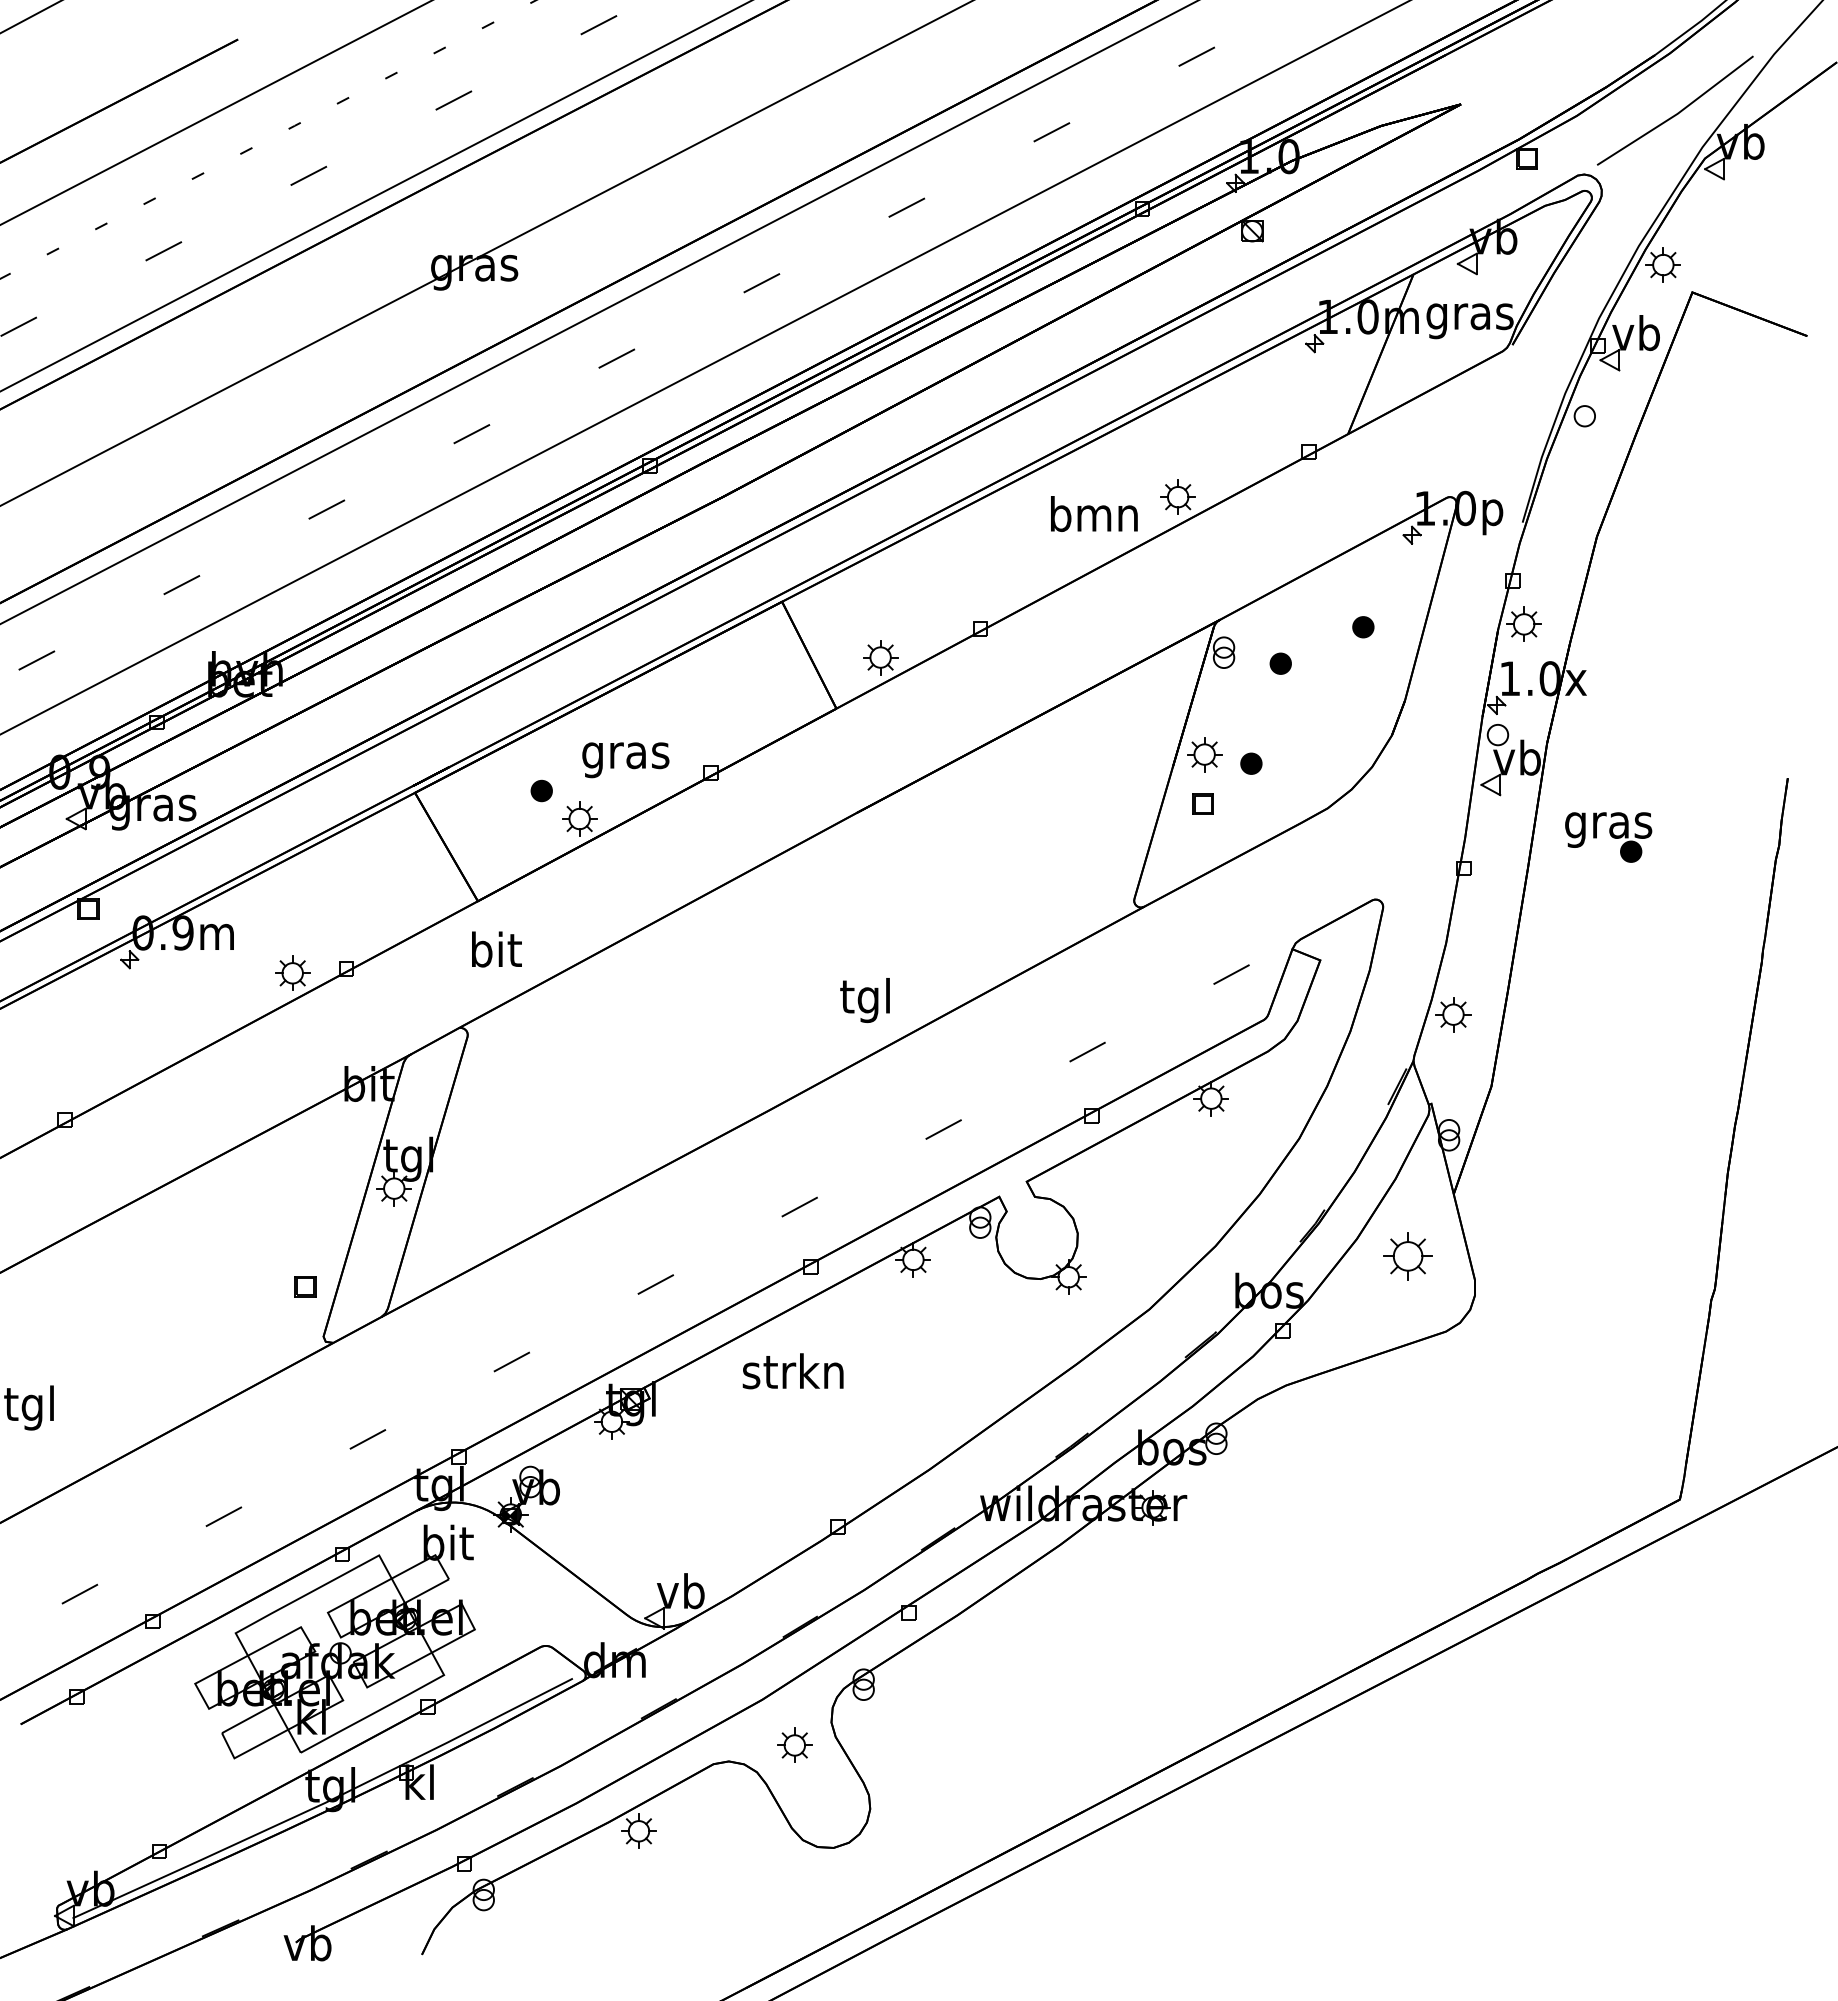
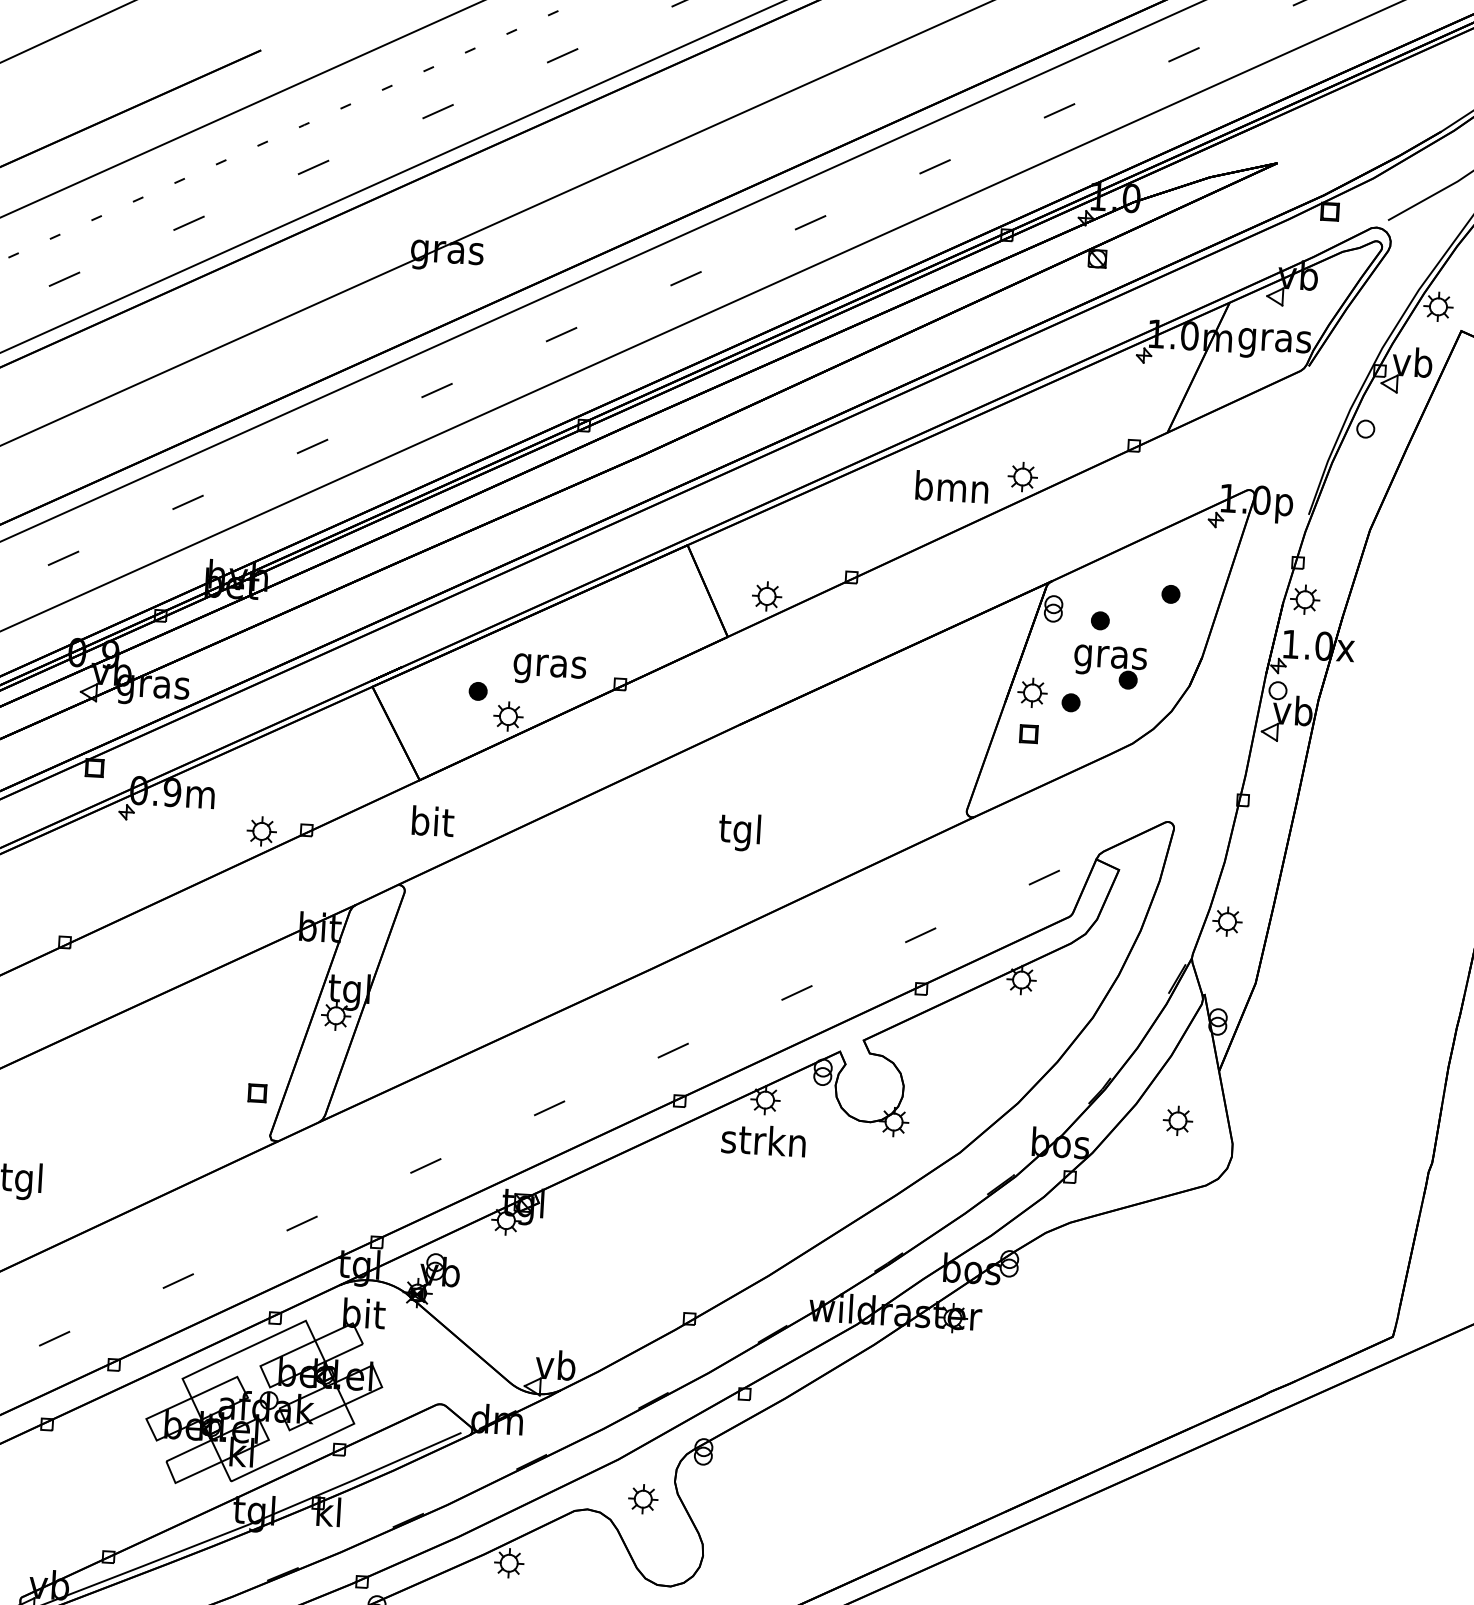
part: (1608, 837) -> (1110, 667), moved
text: (864, 1000) -> (739, 832), moved
part: (1407, 1255) -> (1177, 1120), size x0.71
text: (792, 1371) -> (763, 1140), moved

